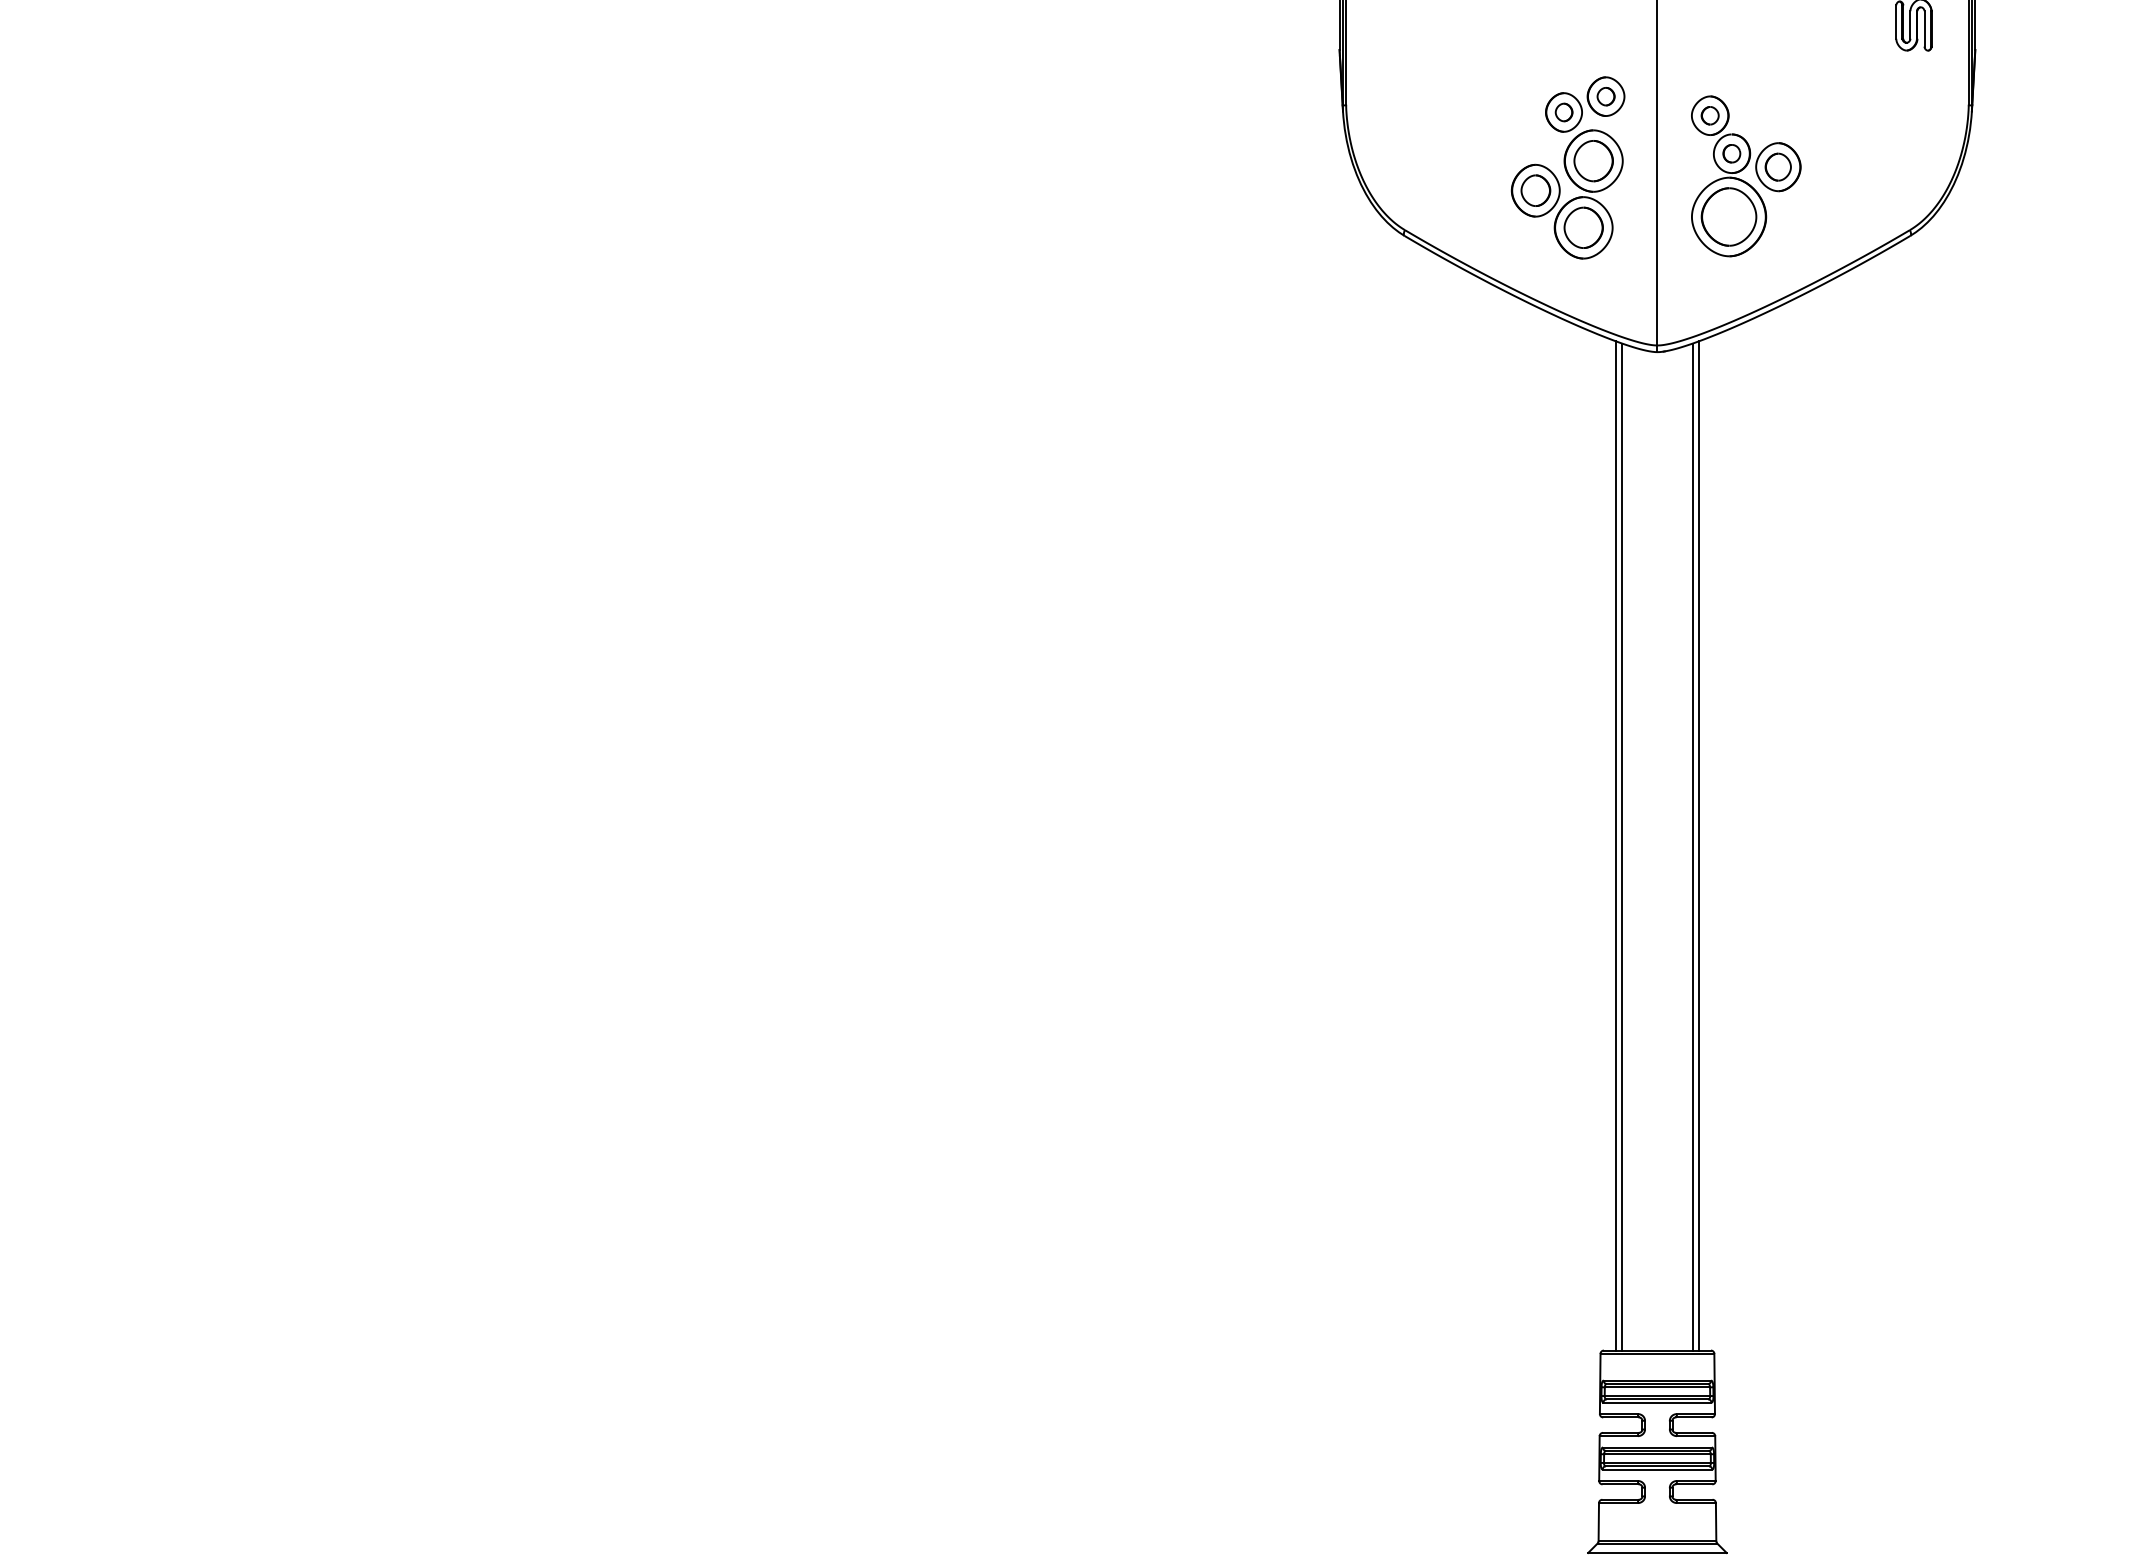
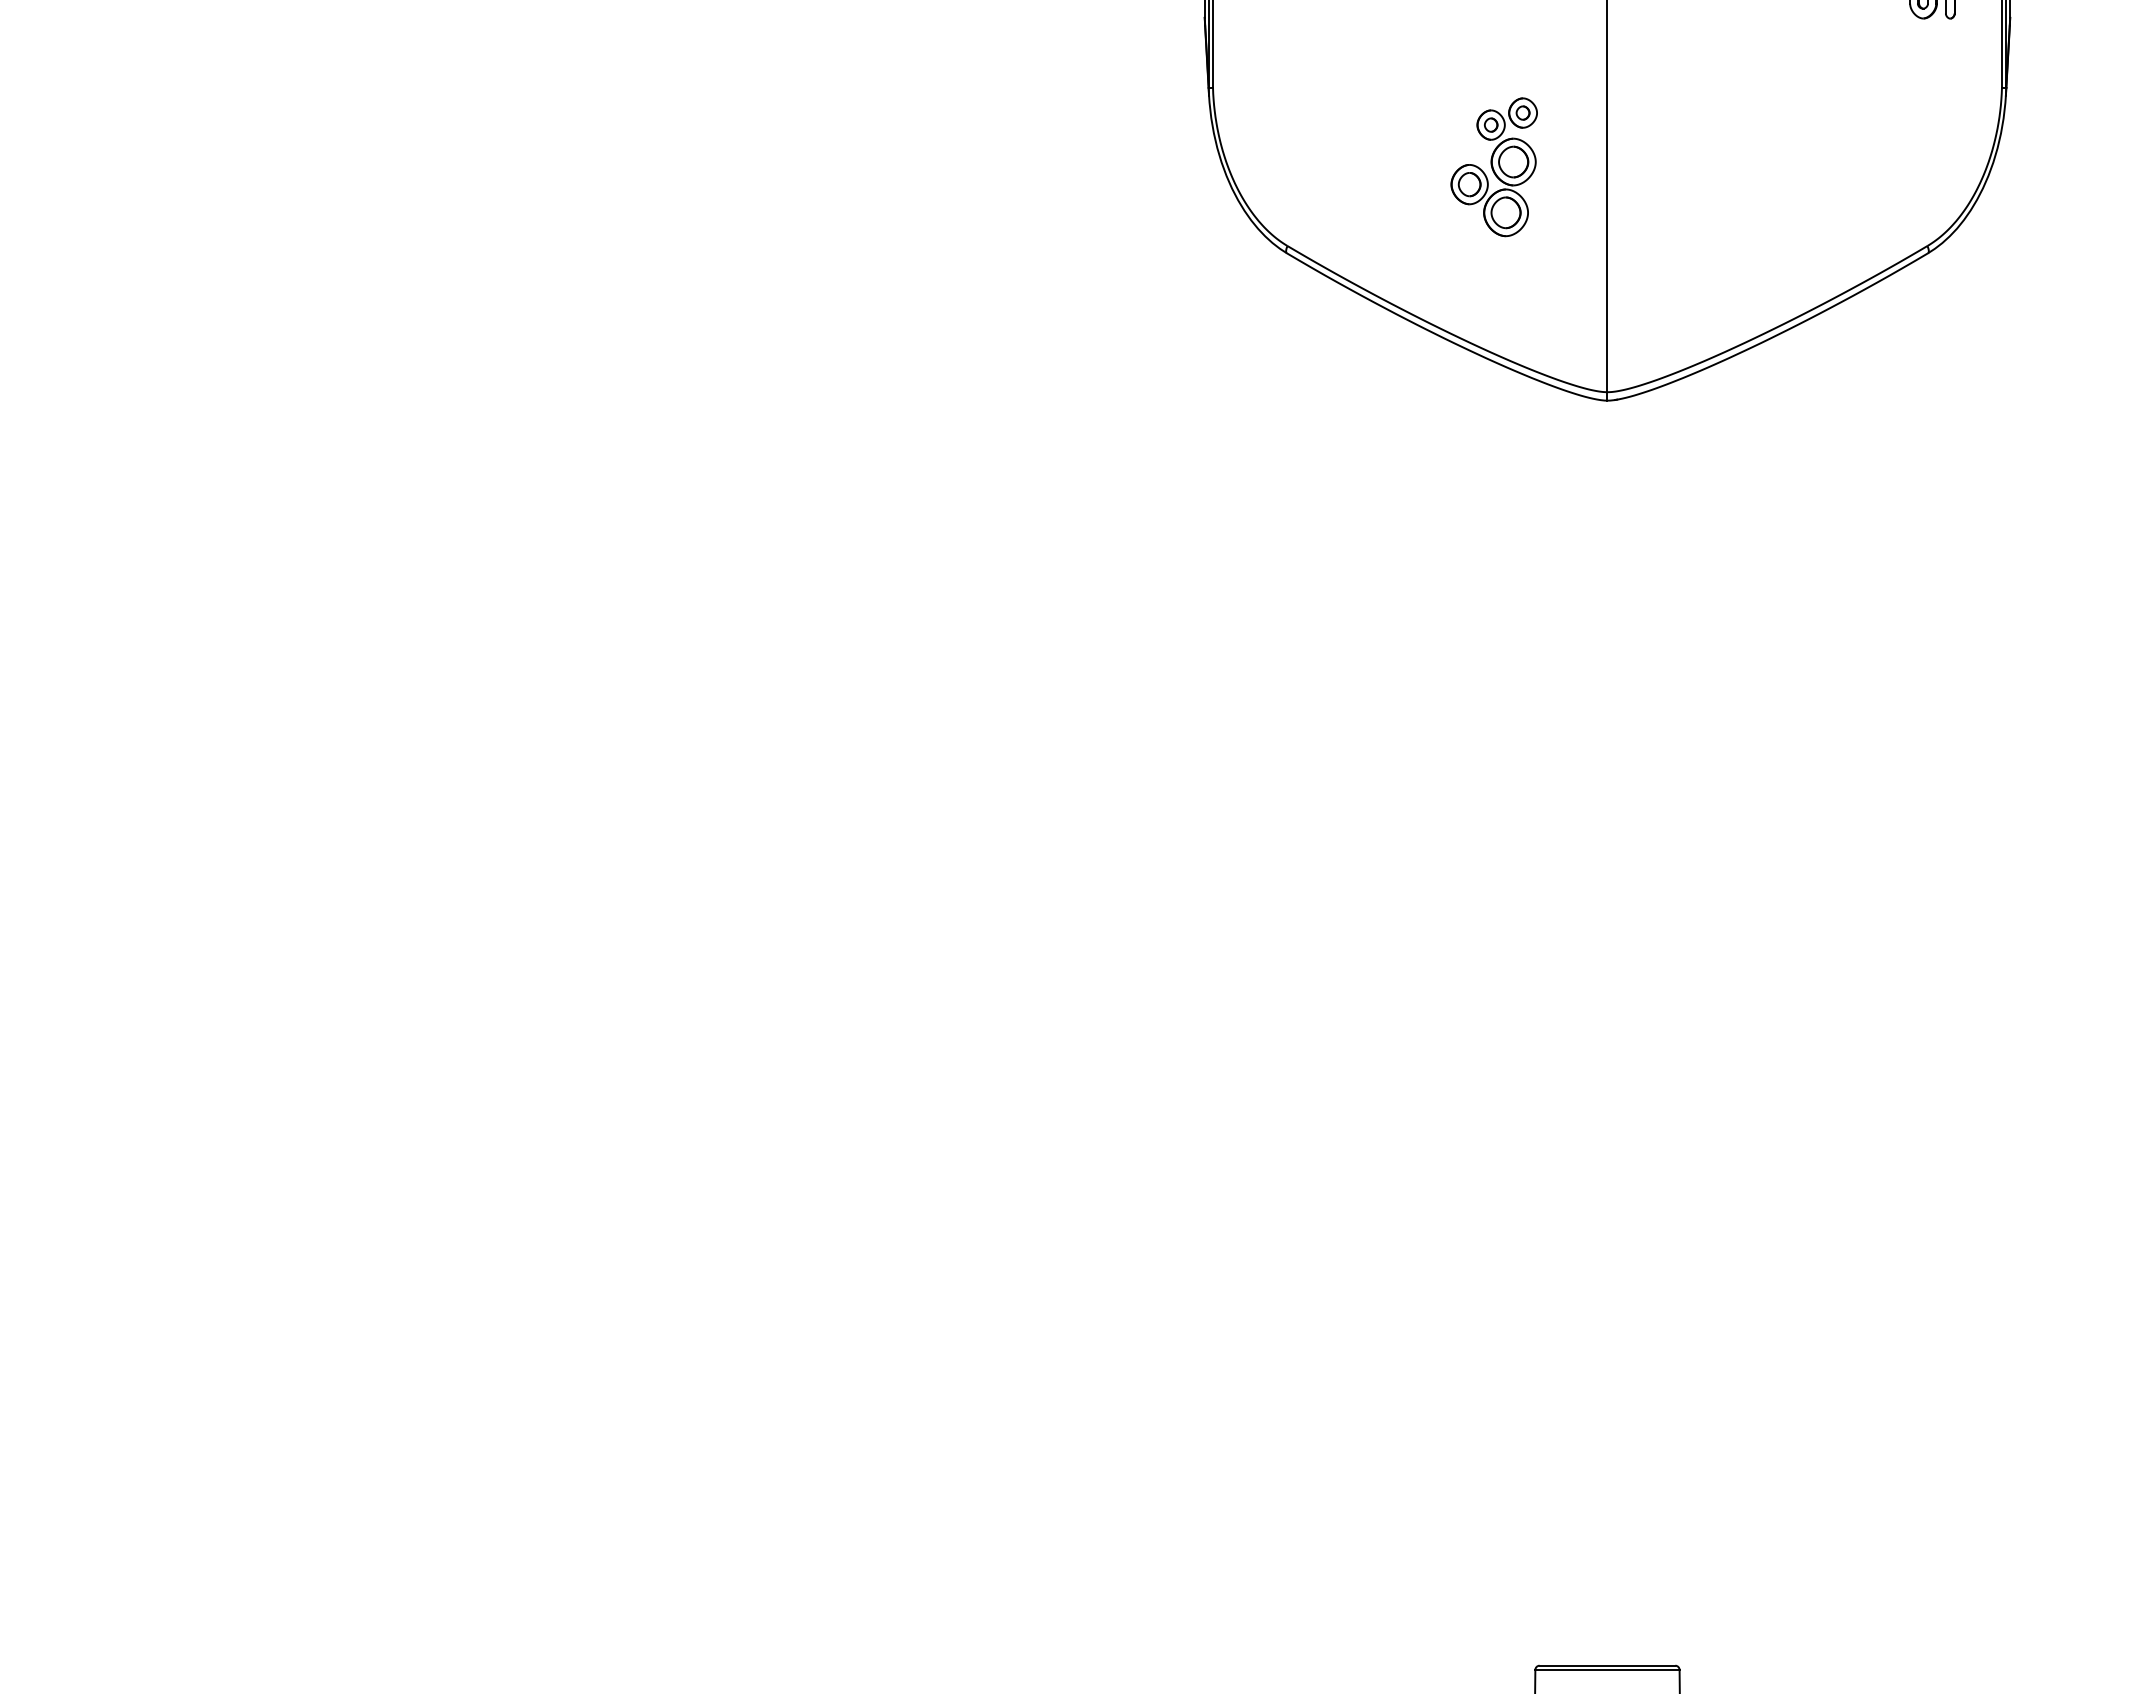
part: (1567, 167) -> (1493, 166), size x0.6
part: (1746, 176) -> (1720, 178), removed
line: (1615, 845) -> (1554, 1025), removed
line: (1699, 845) -> (1660, 1025), removed
line: (1622, 846) -> (1563, 1027), removed
line: (1692, 846) -> (1651, 1027), removed

